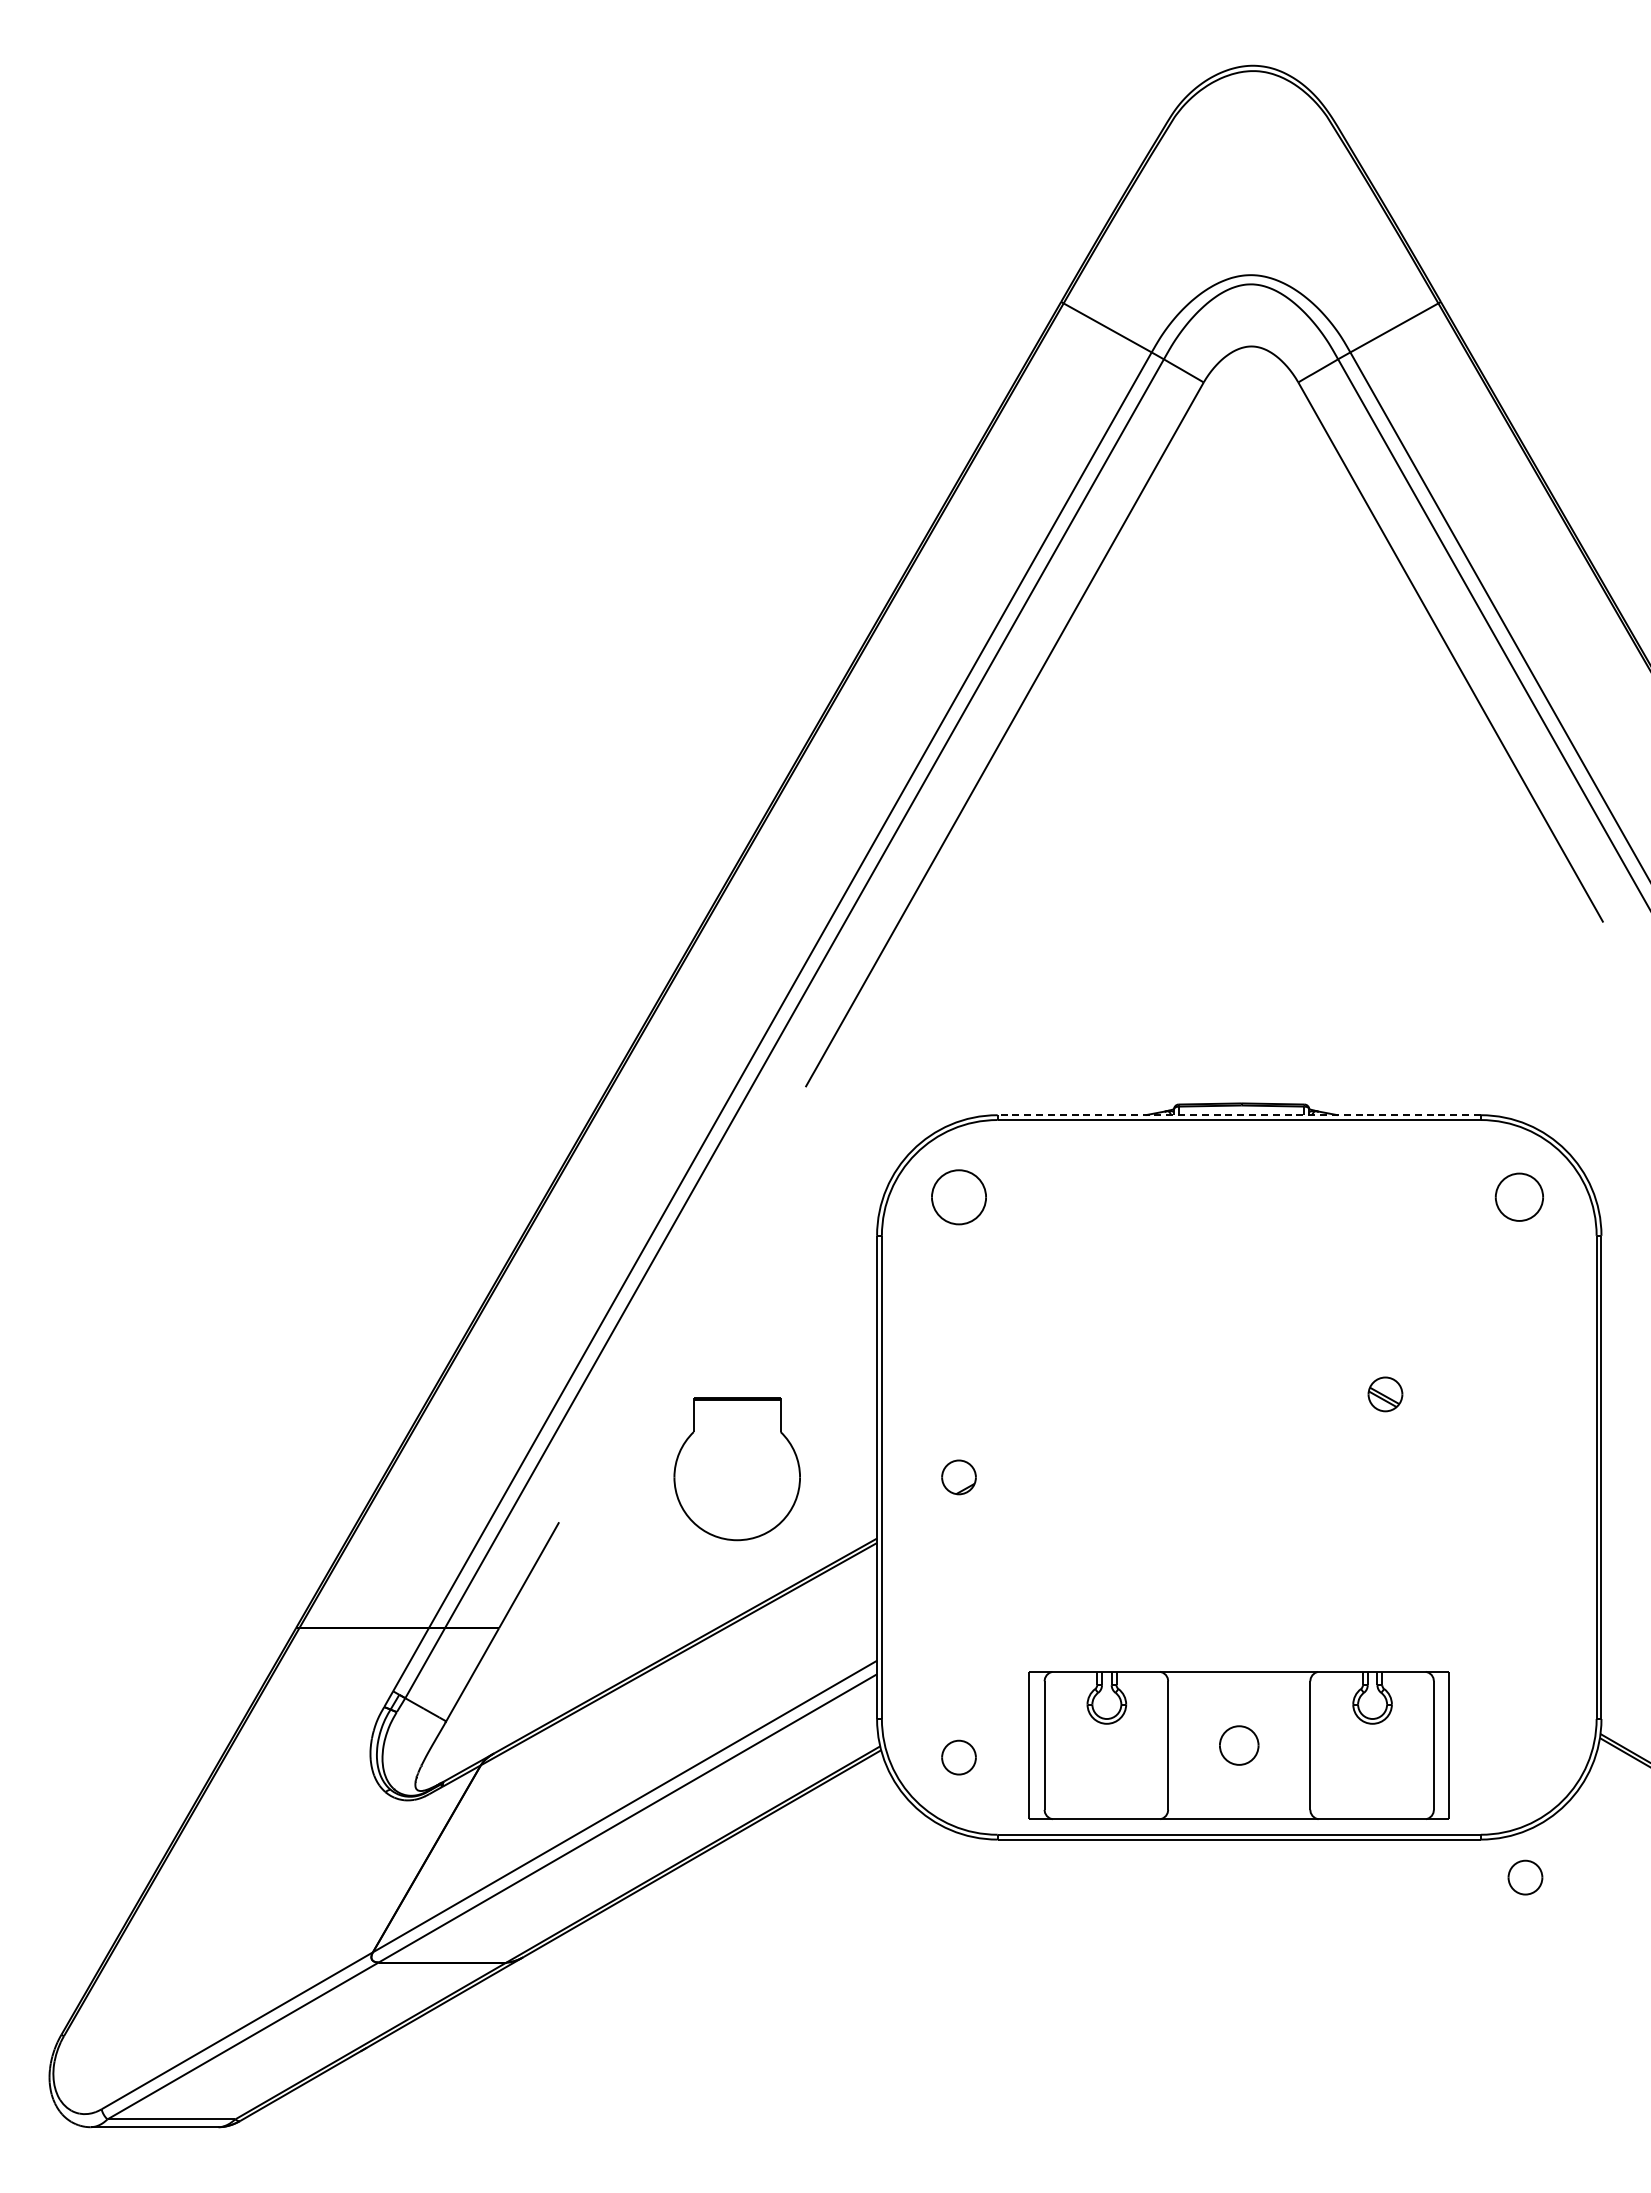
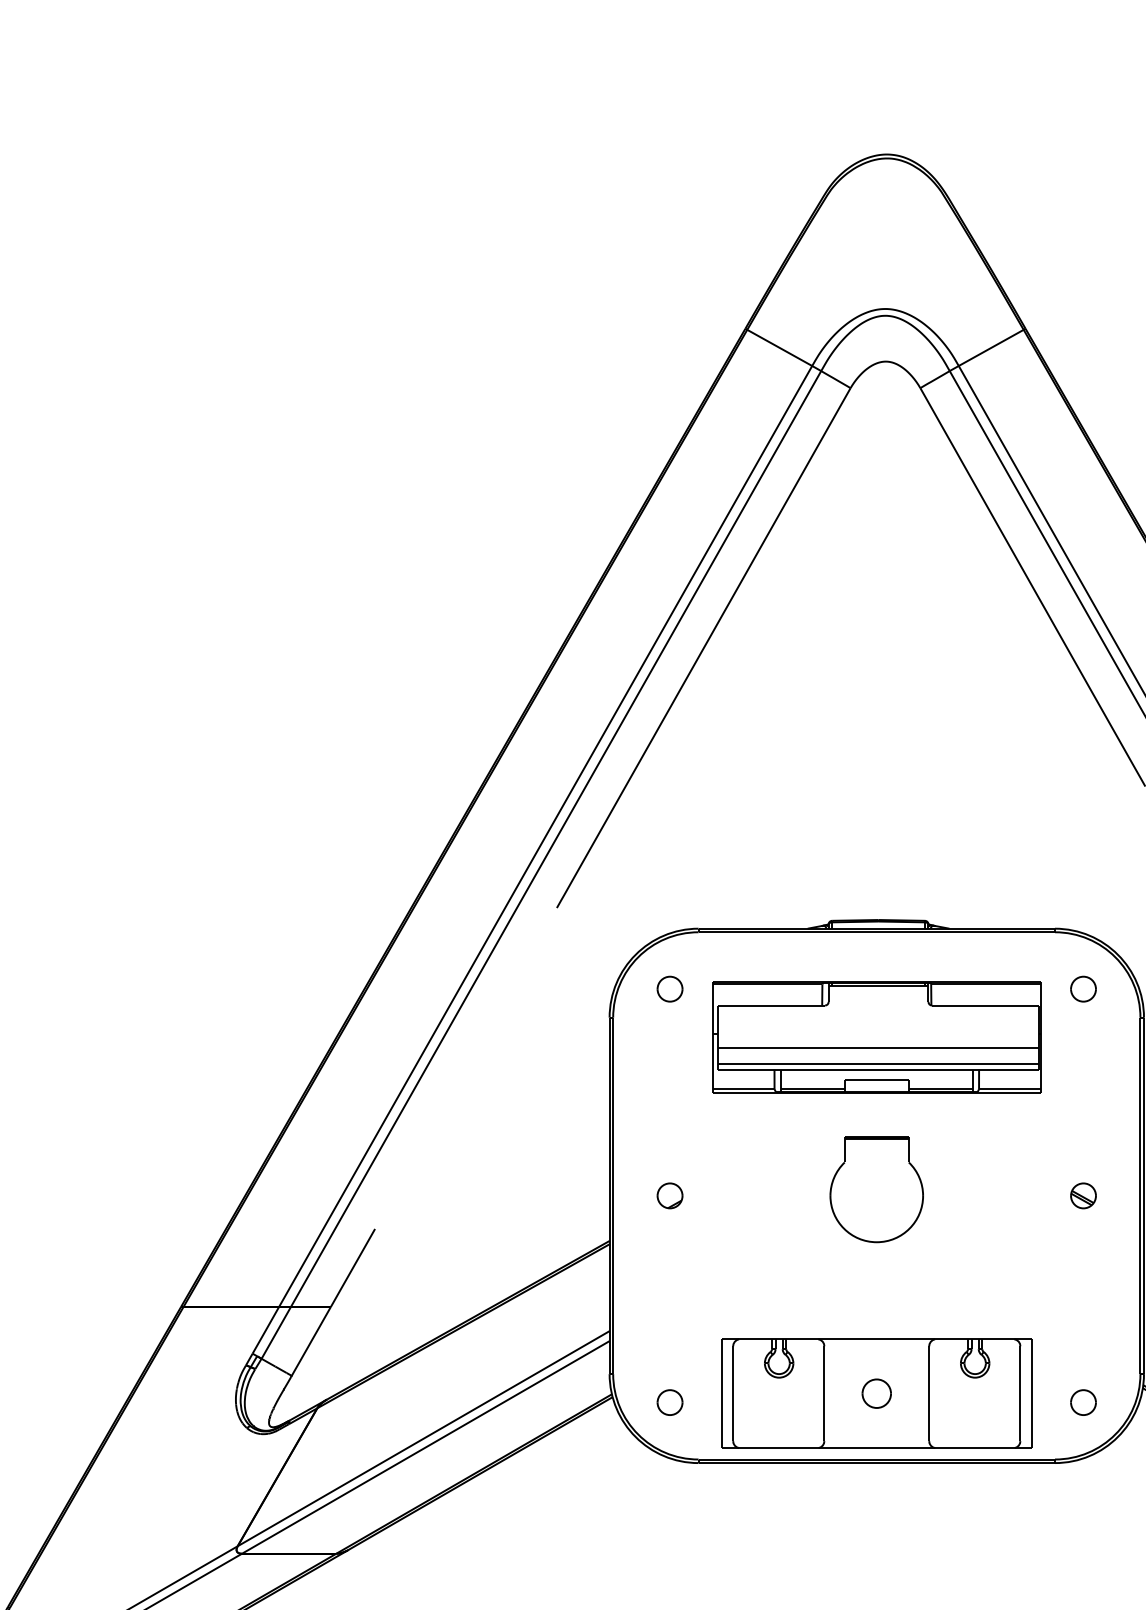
line: (1239, 1115) -> (876, 928), dashed -> solid
part: (958, 1196) -> (669, 988), size x0.62
part: (1519, 1196) -> (1083, 988), size x0.71
part: (1239, 1262) -> (876, 1037), added
part: (1385, 1394) -> (1083, 1195), moved
part: (736, 1469) -> (876, 1190), moved
part: (1525, 1877) -> (1083, 1402), moved

